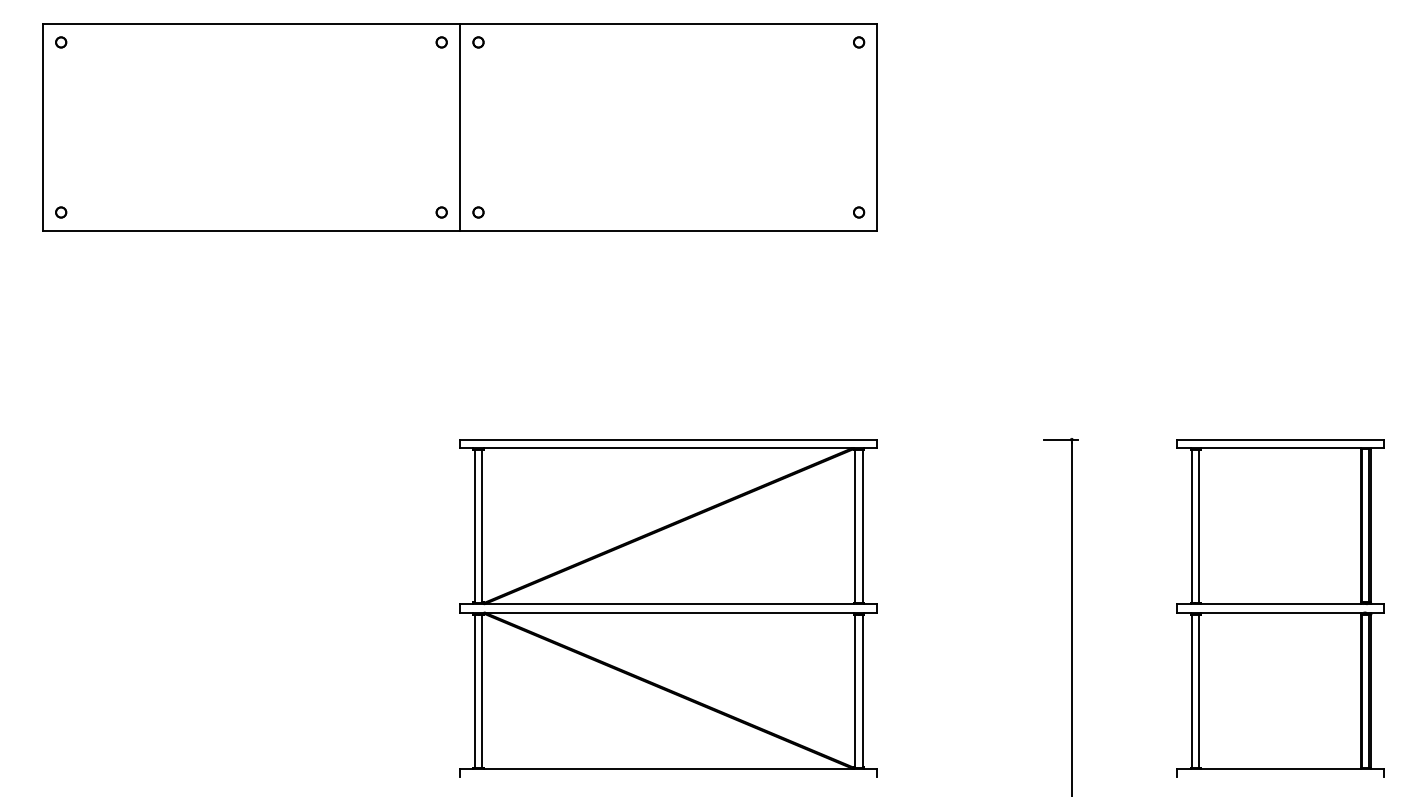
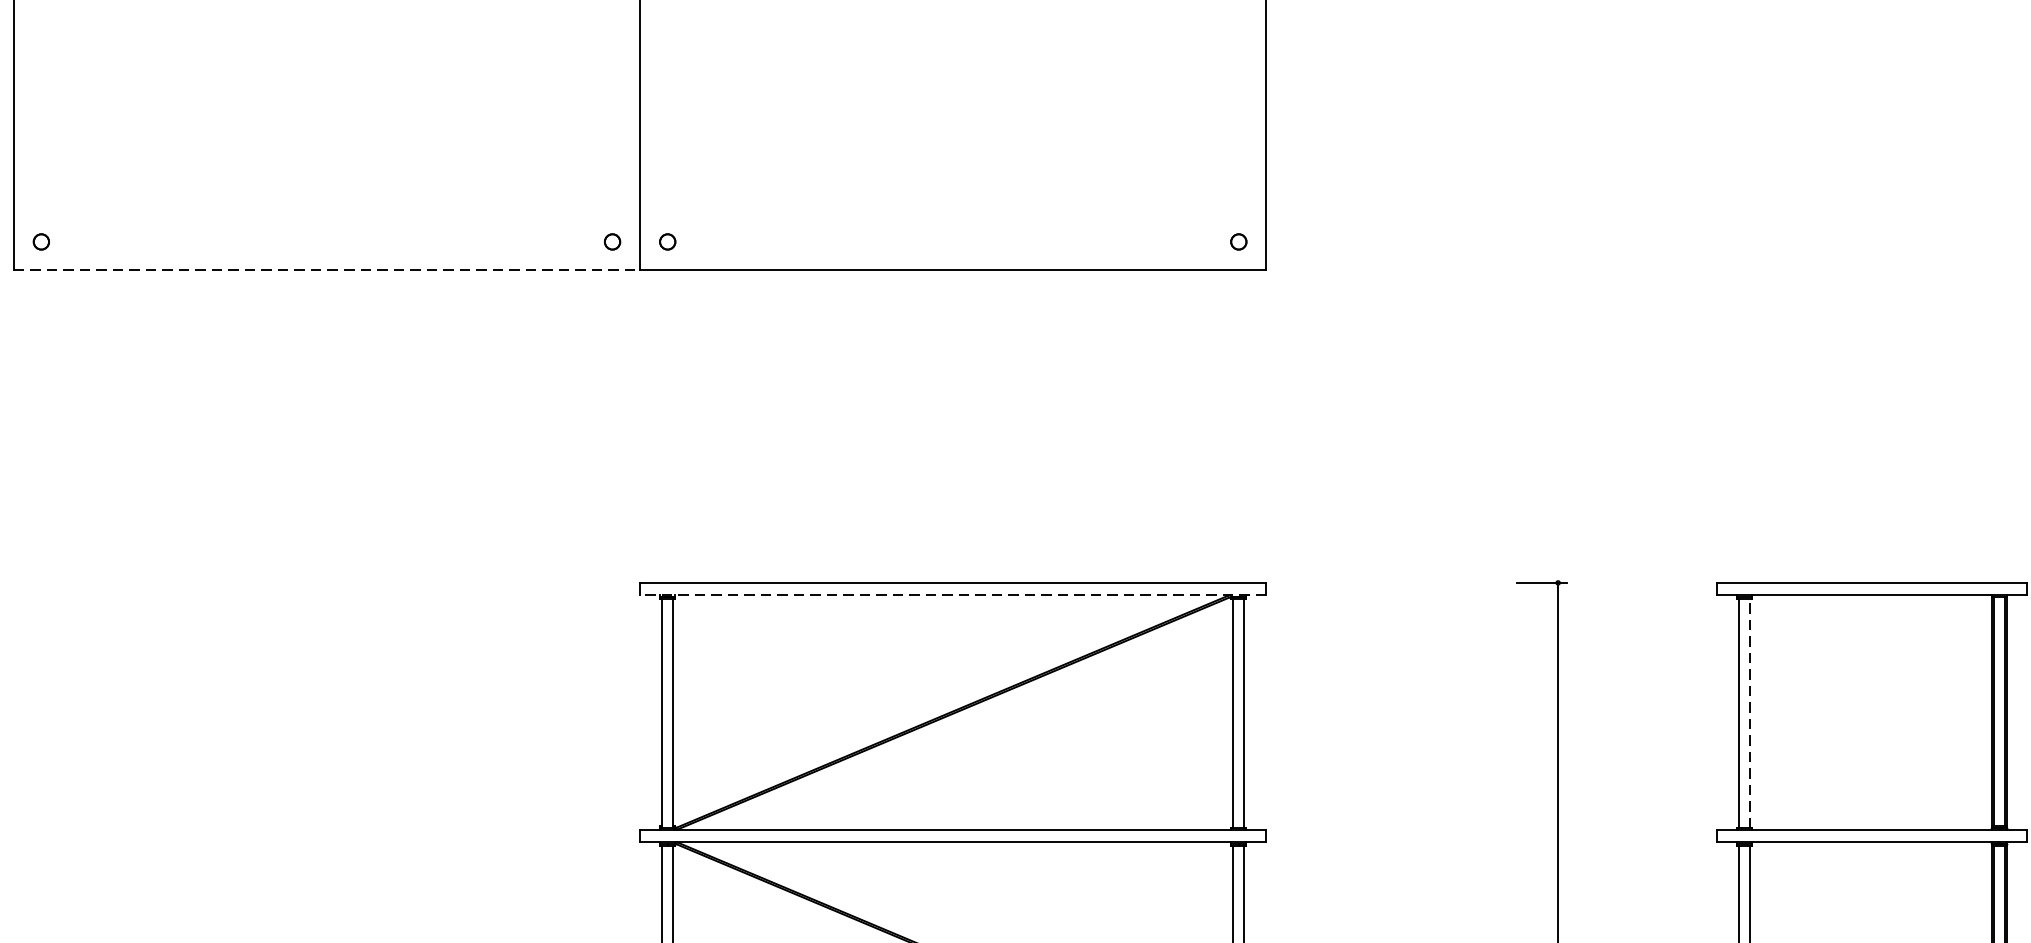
line: (251, 230) -> (327, 268), solid -> dashed
line: (668, 447) -> (952, 594), solid -> dashed
line: (1199, 526) -> (1749, 713), solid -> dashed

